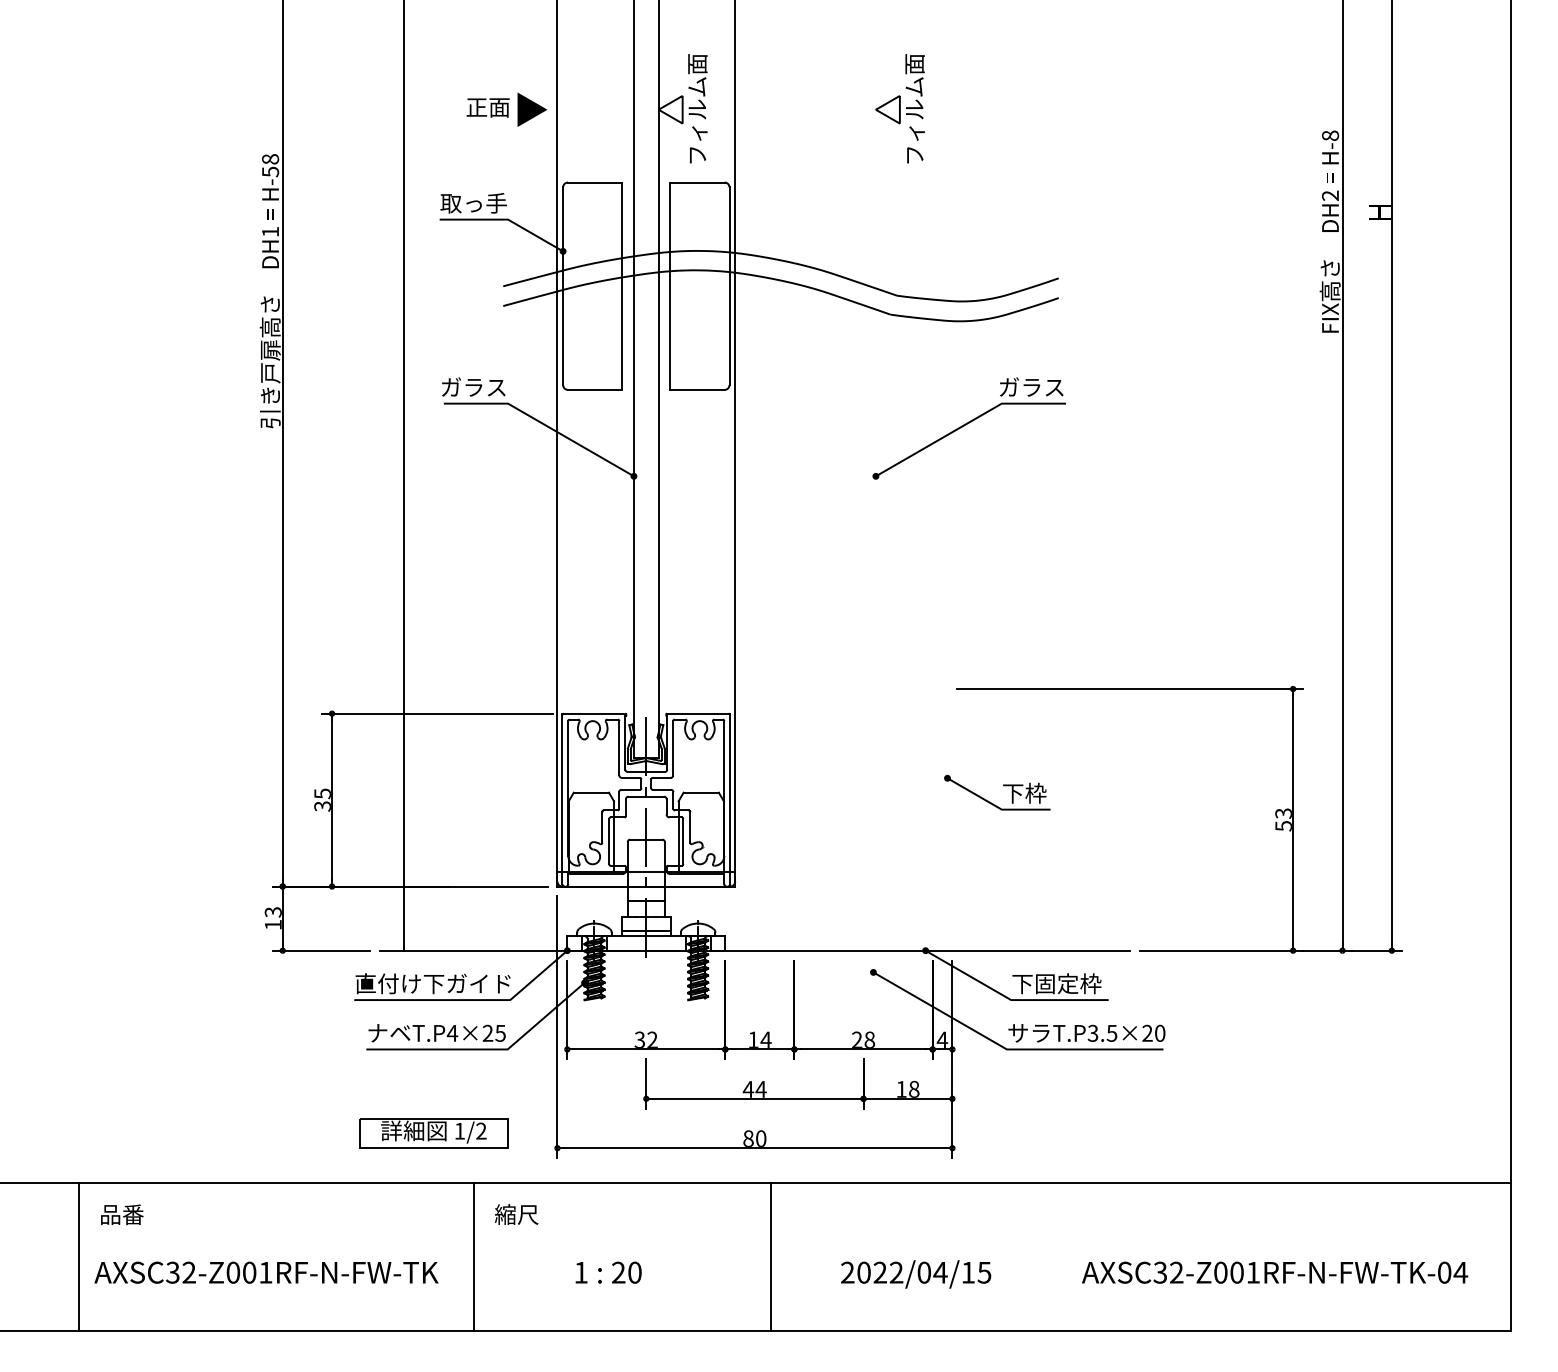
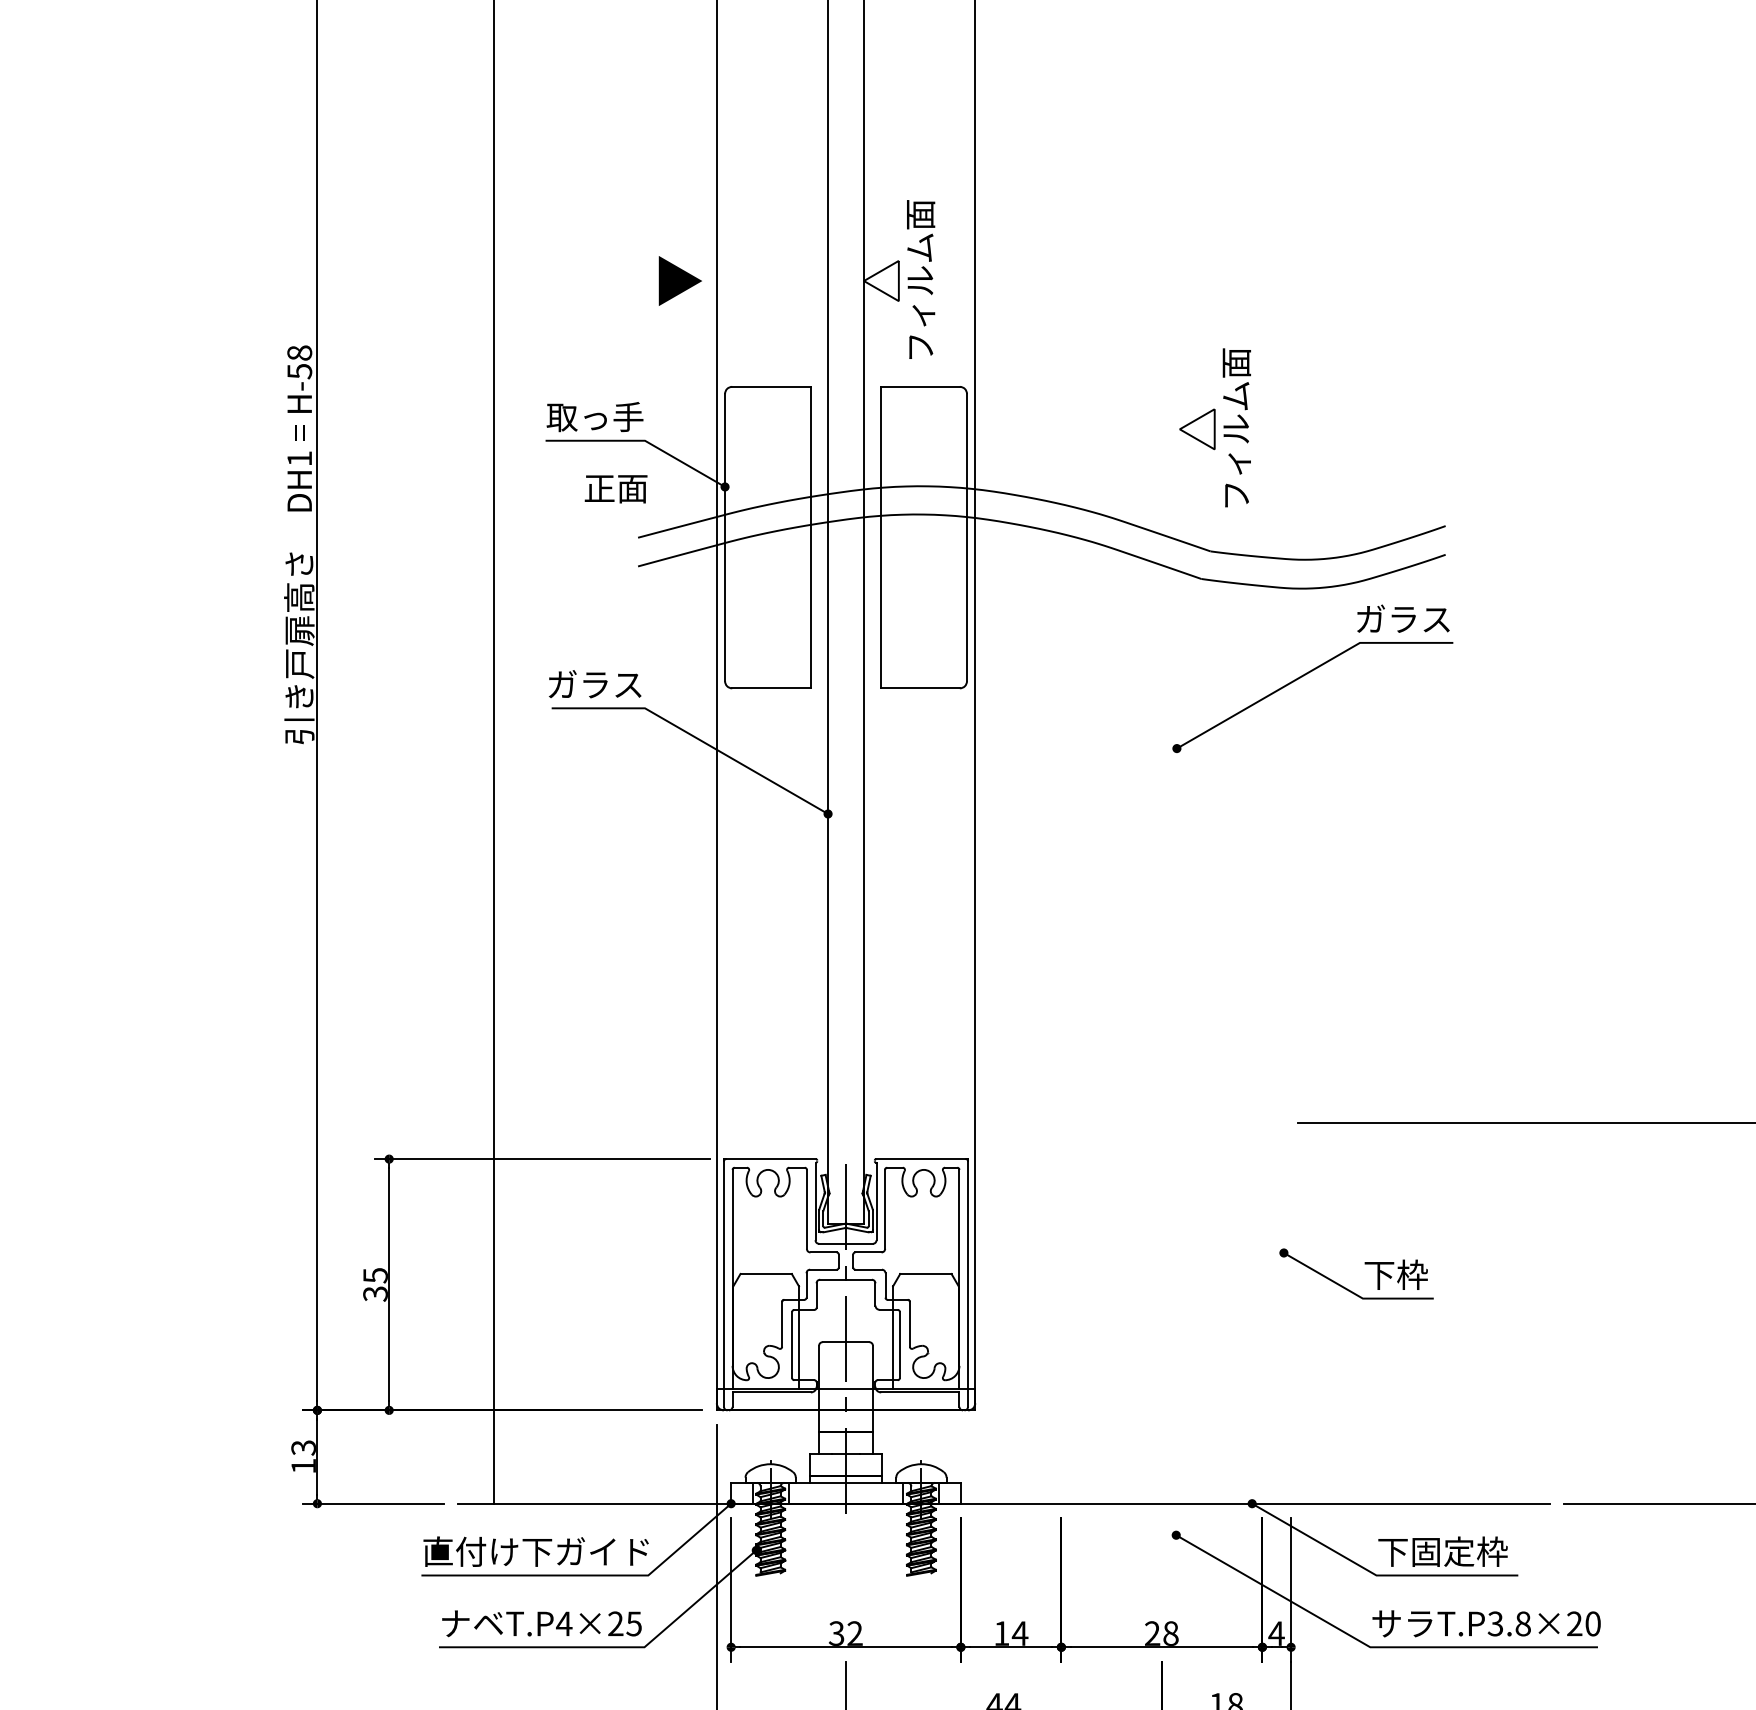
text: (487, 107) -> (615, 488), moved
part: (899, 108) -> (1214, 427), moved
part: (968, 428) -> (1311, 679), moved
text: (1111, 1032) -> (1522, 1622), T.P3.5×20 -> T.P3.8×20

